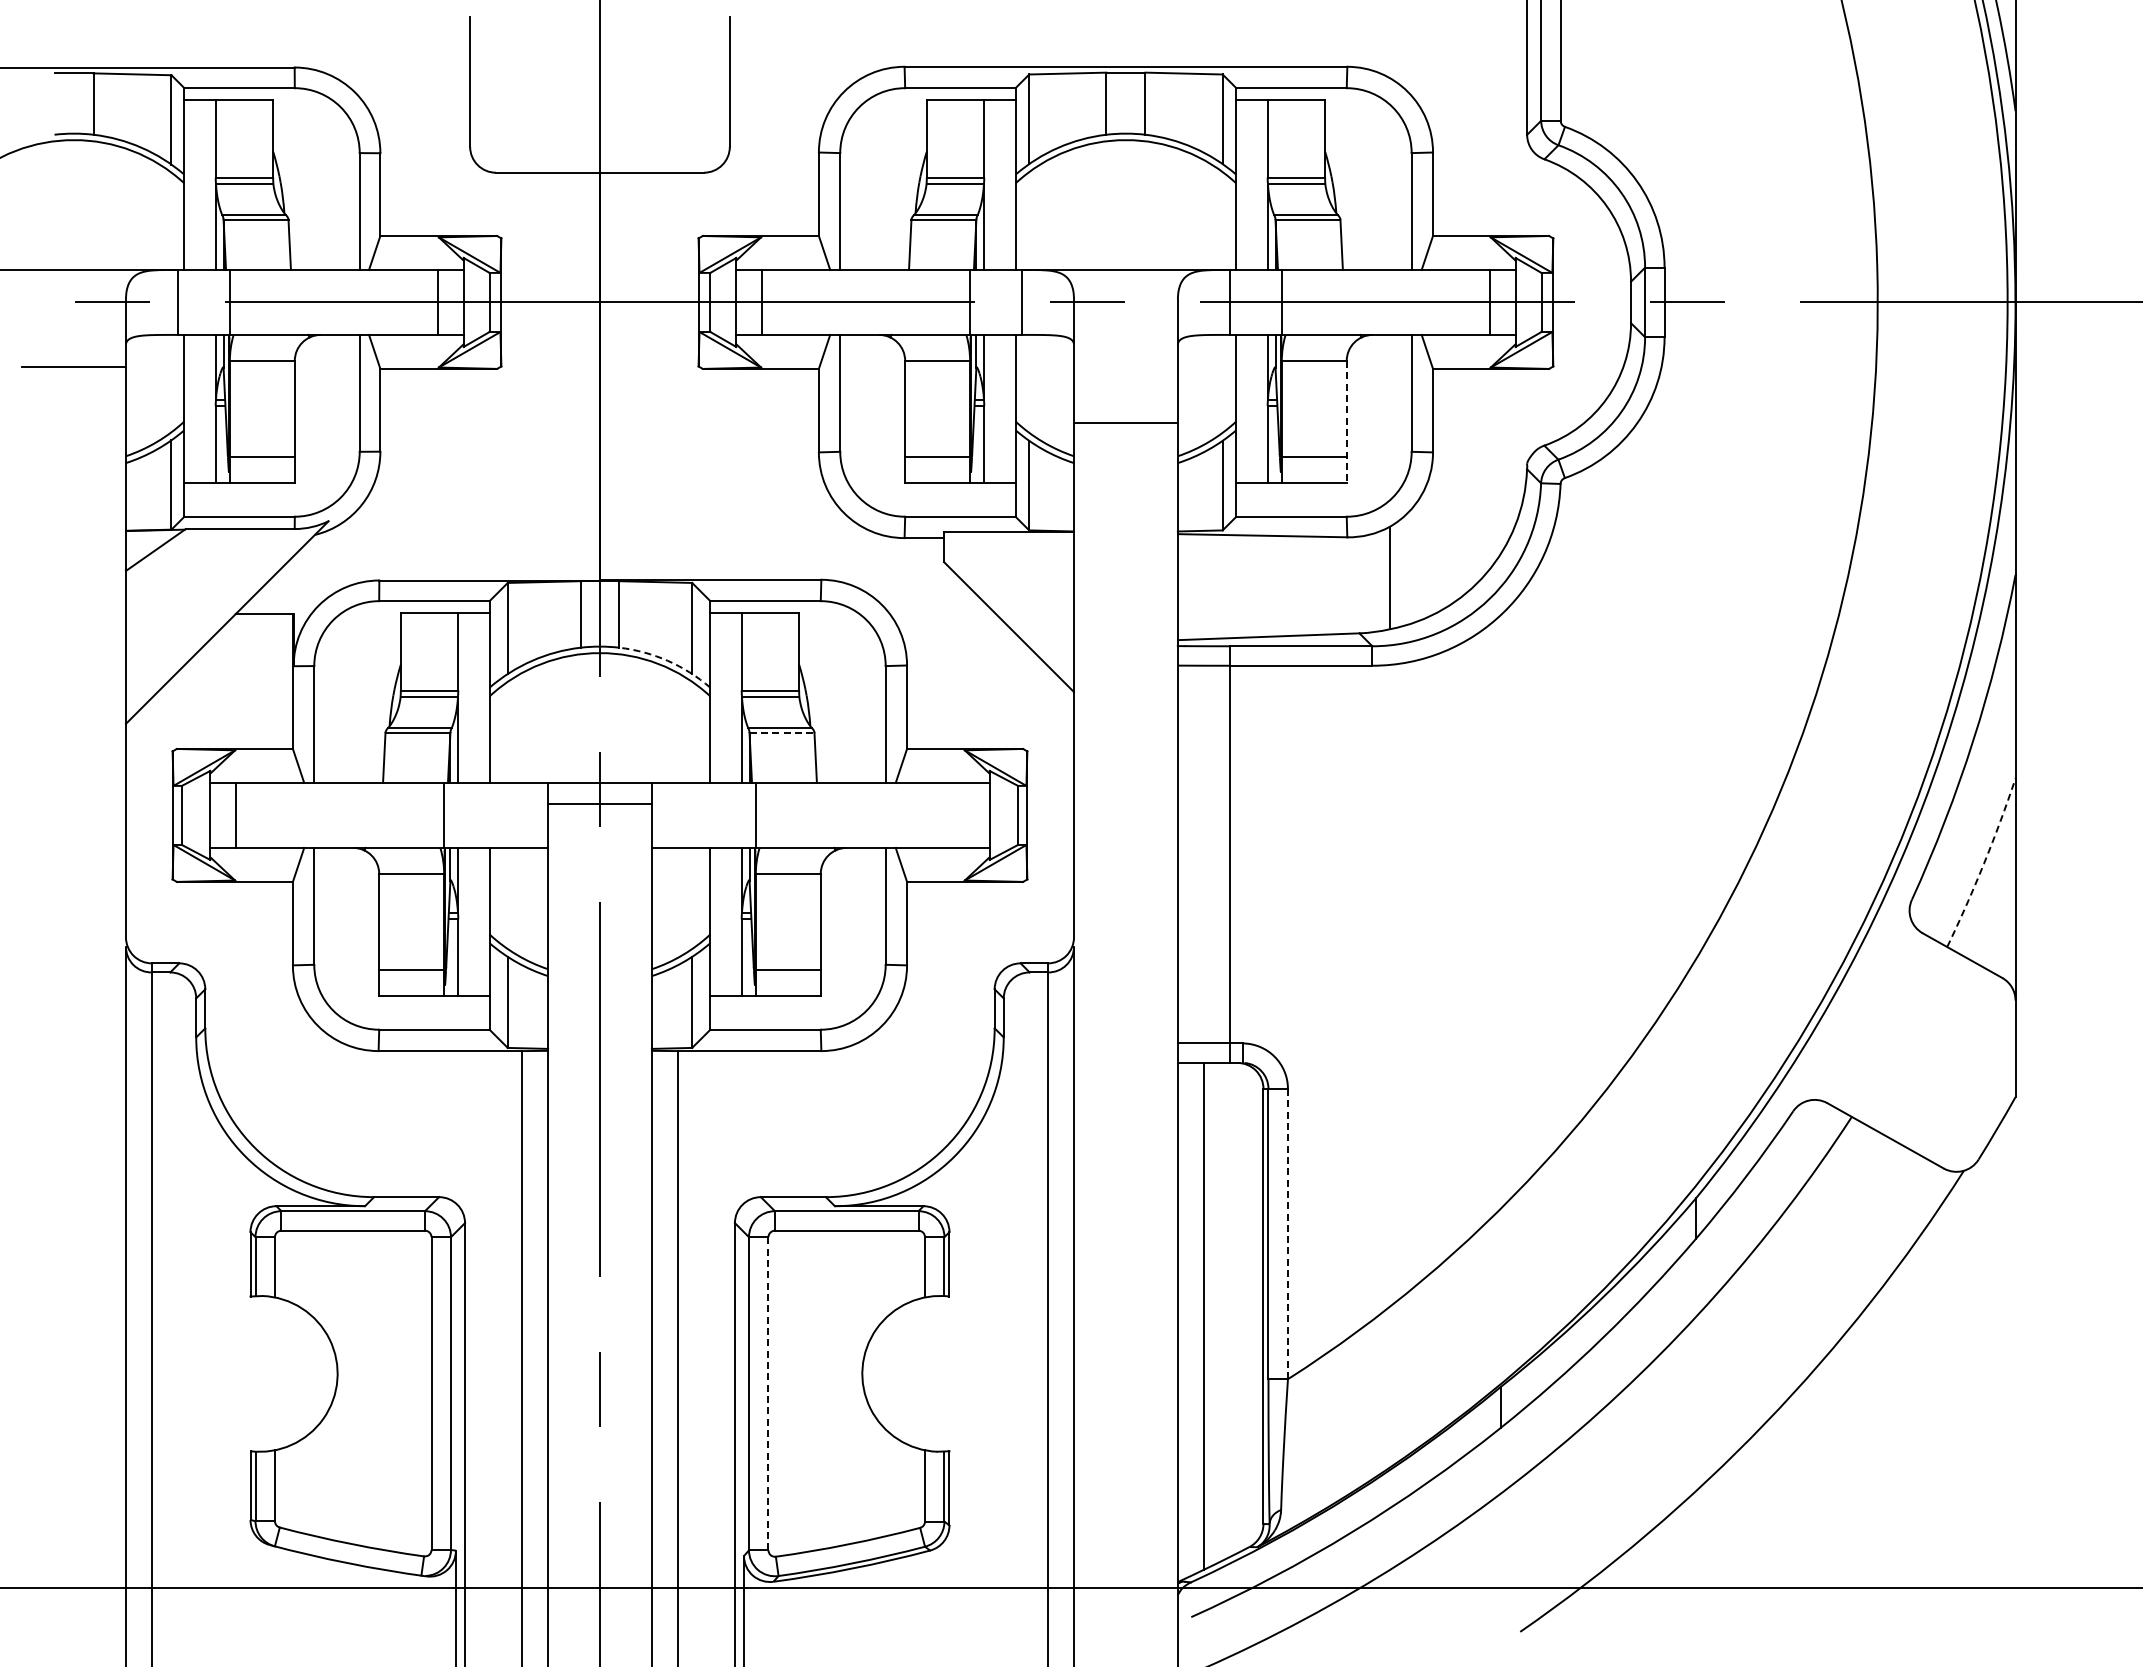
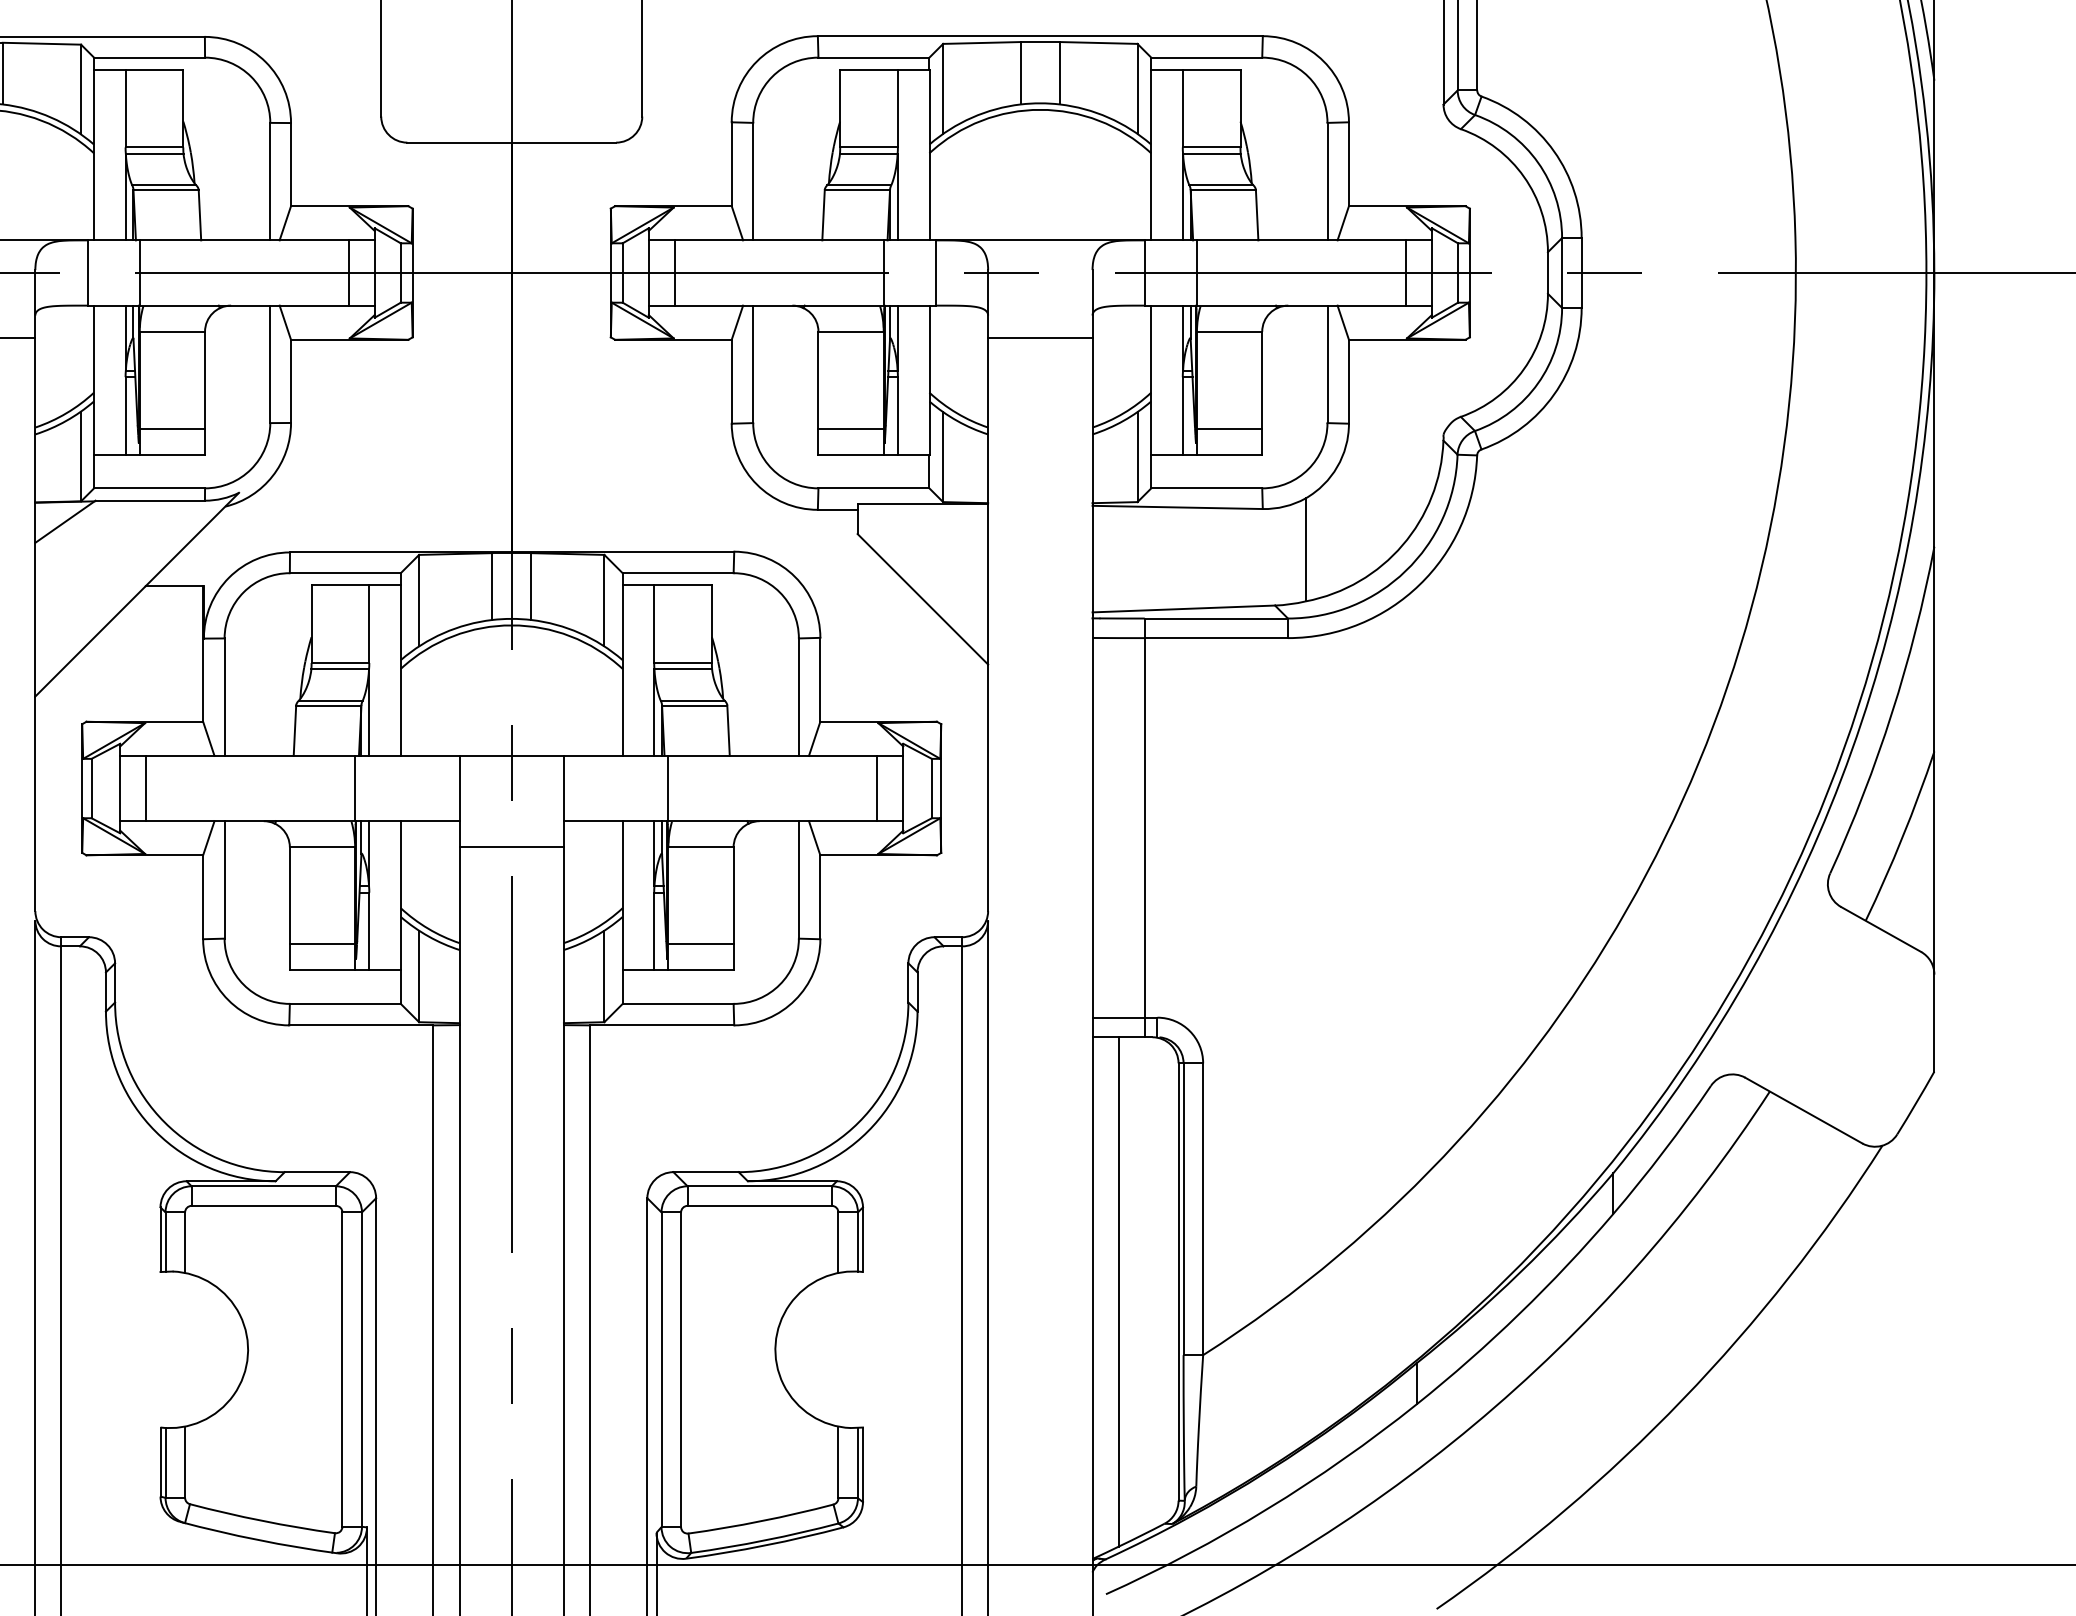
line: (1346, 422) -> (1261, 393), dashed -> solid
line: (1125, 423) -> (1039, 338), moved
arc: (667, 660) -> (579, 632), dashed -> solid
line: (782, 732) -> (695, 705), dashed -> solid
line: (599, 803) -> (511, 846), moved
line: (963, 814) -> (877, 787), added
arc: (1983, 863) -> (1902, 836), dashed -> solid
line: (1287, 1234) -> (1202, 1209), dashed -> solid
line: (768, 1393) -> (681, 1369), dashed -> solid

